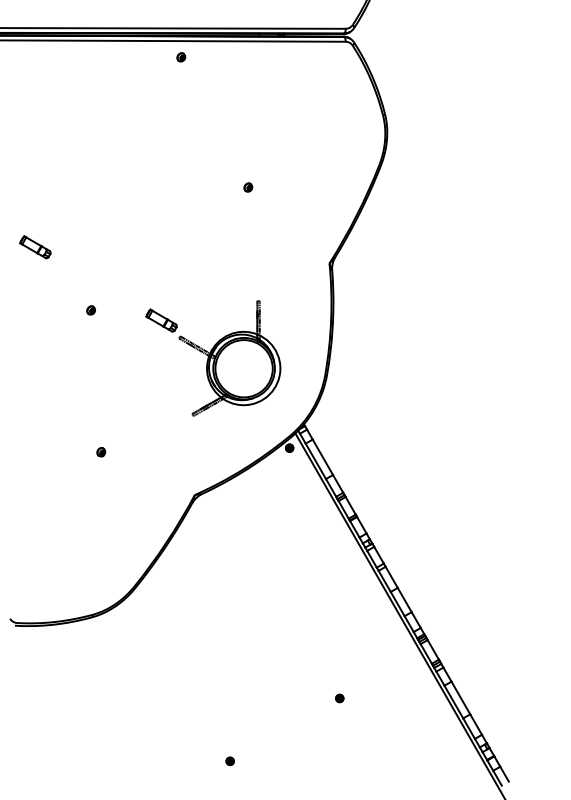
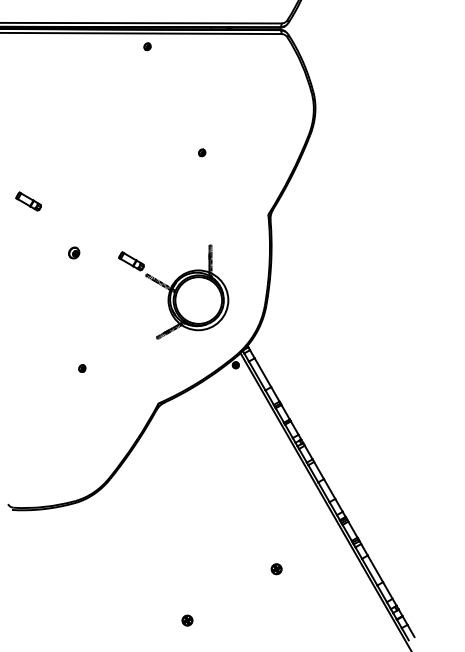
part: (90, 310) -> (73, 253), size x1.6
part: (339, 698) -> (276, 569), size x1.6
part: (229, 760) -> (186, 619), size x1.6

